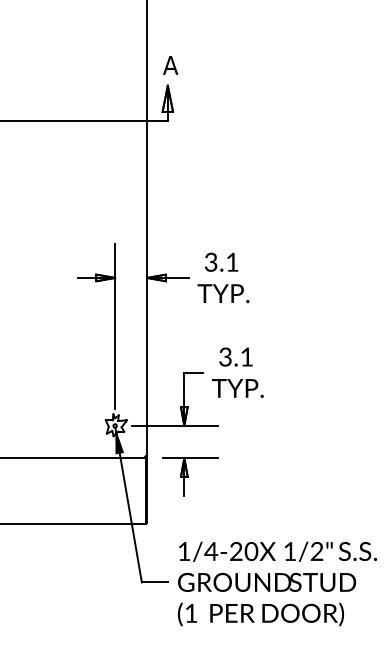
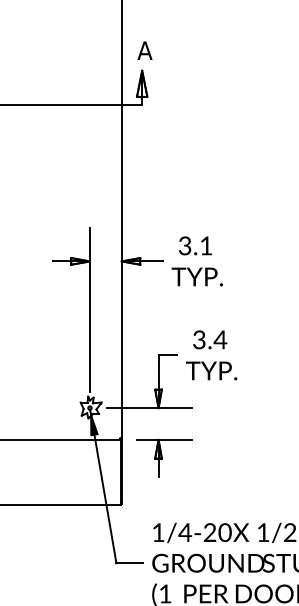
text: (246, 356) -> (220, 339), 3.1 -> 3.4

